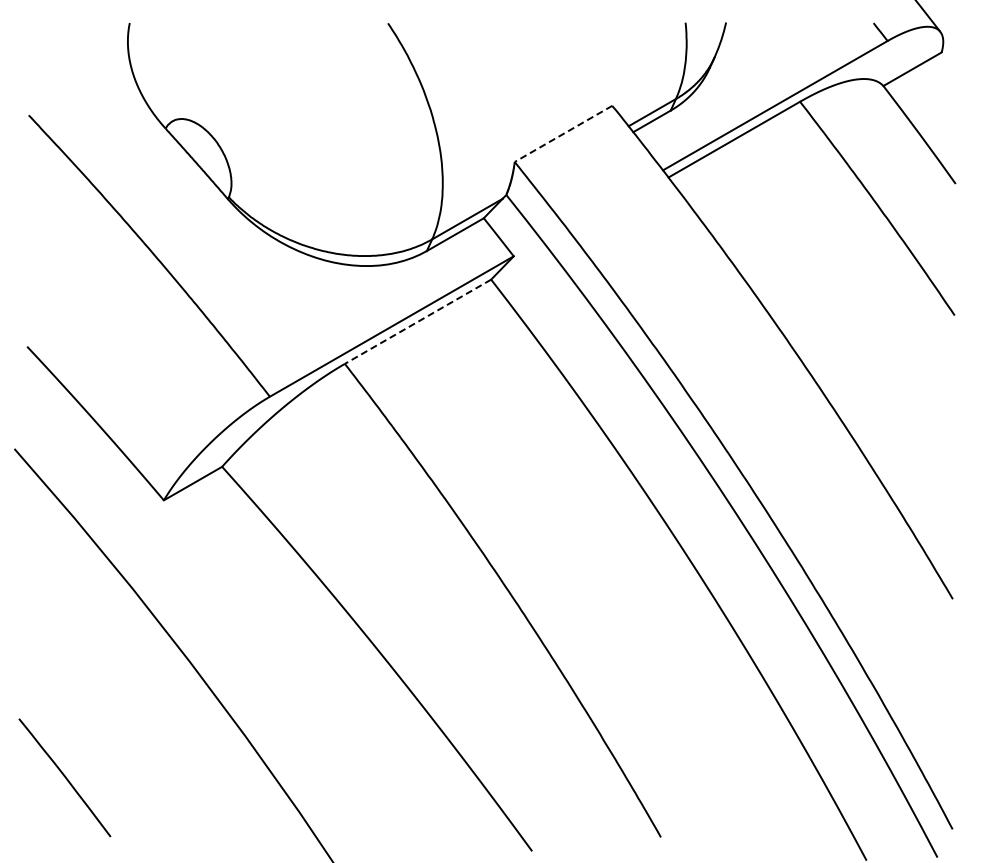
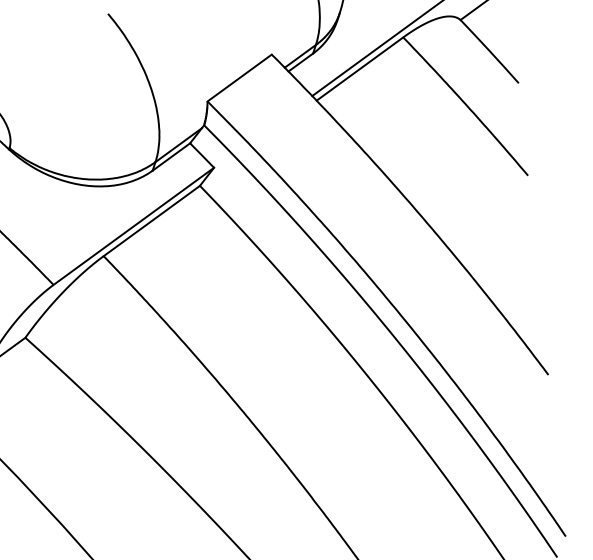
line: (563, 134) -> (239, 78), dashed -> solid
line: (417, 322) -> (151, 221), dashed -> solid

